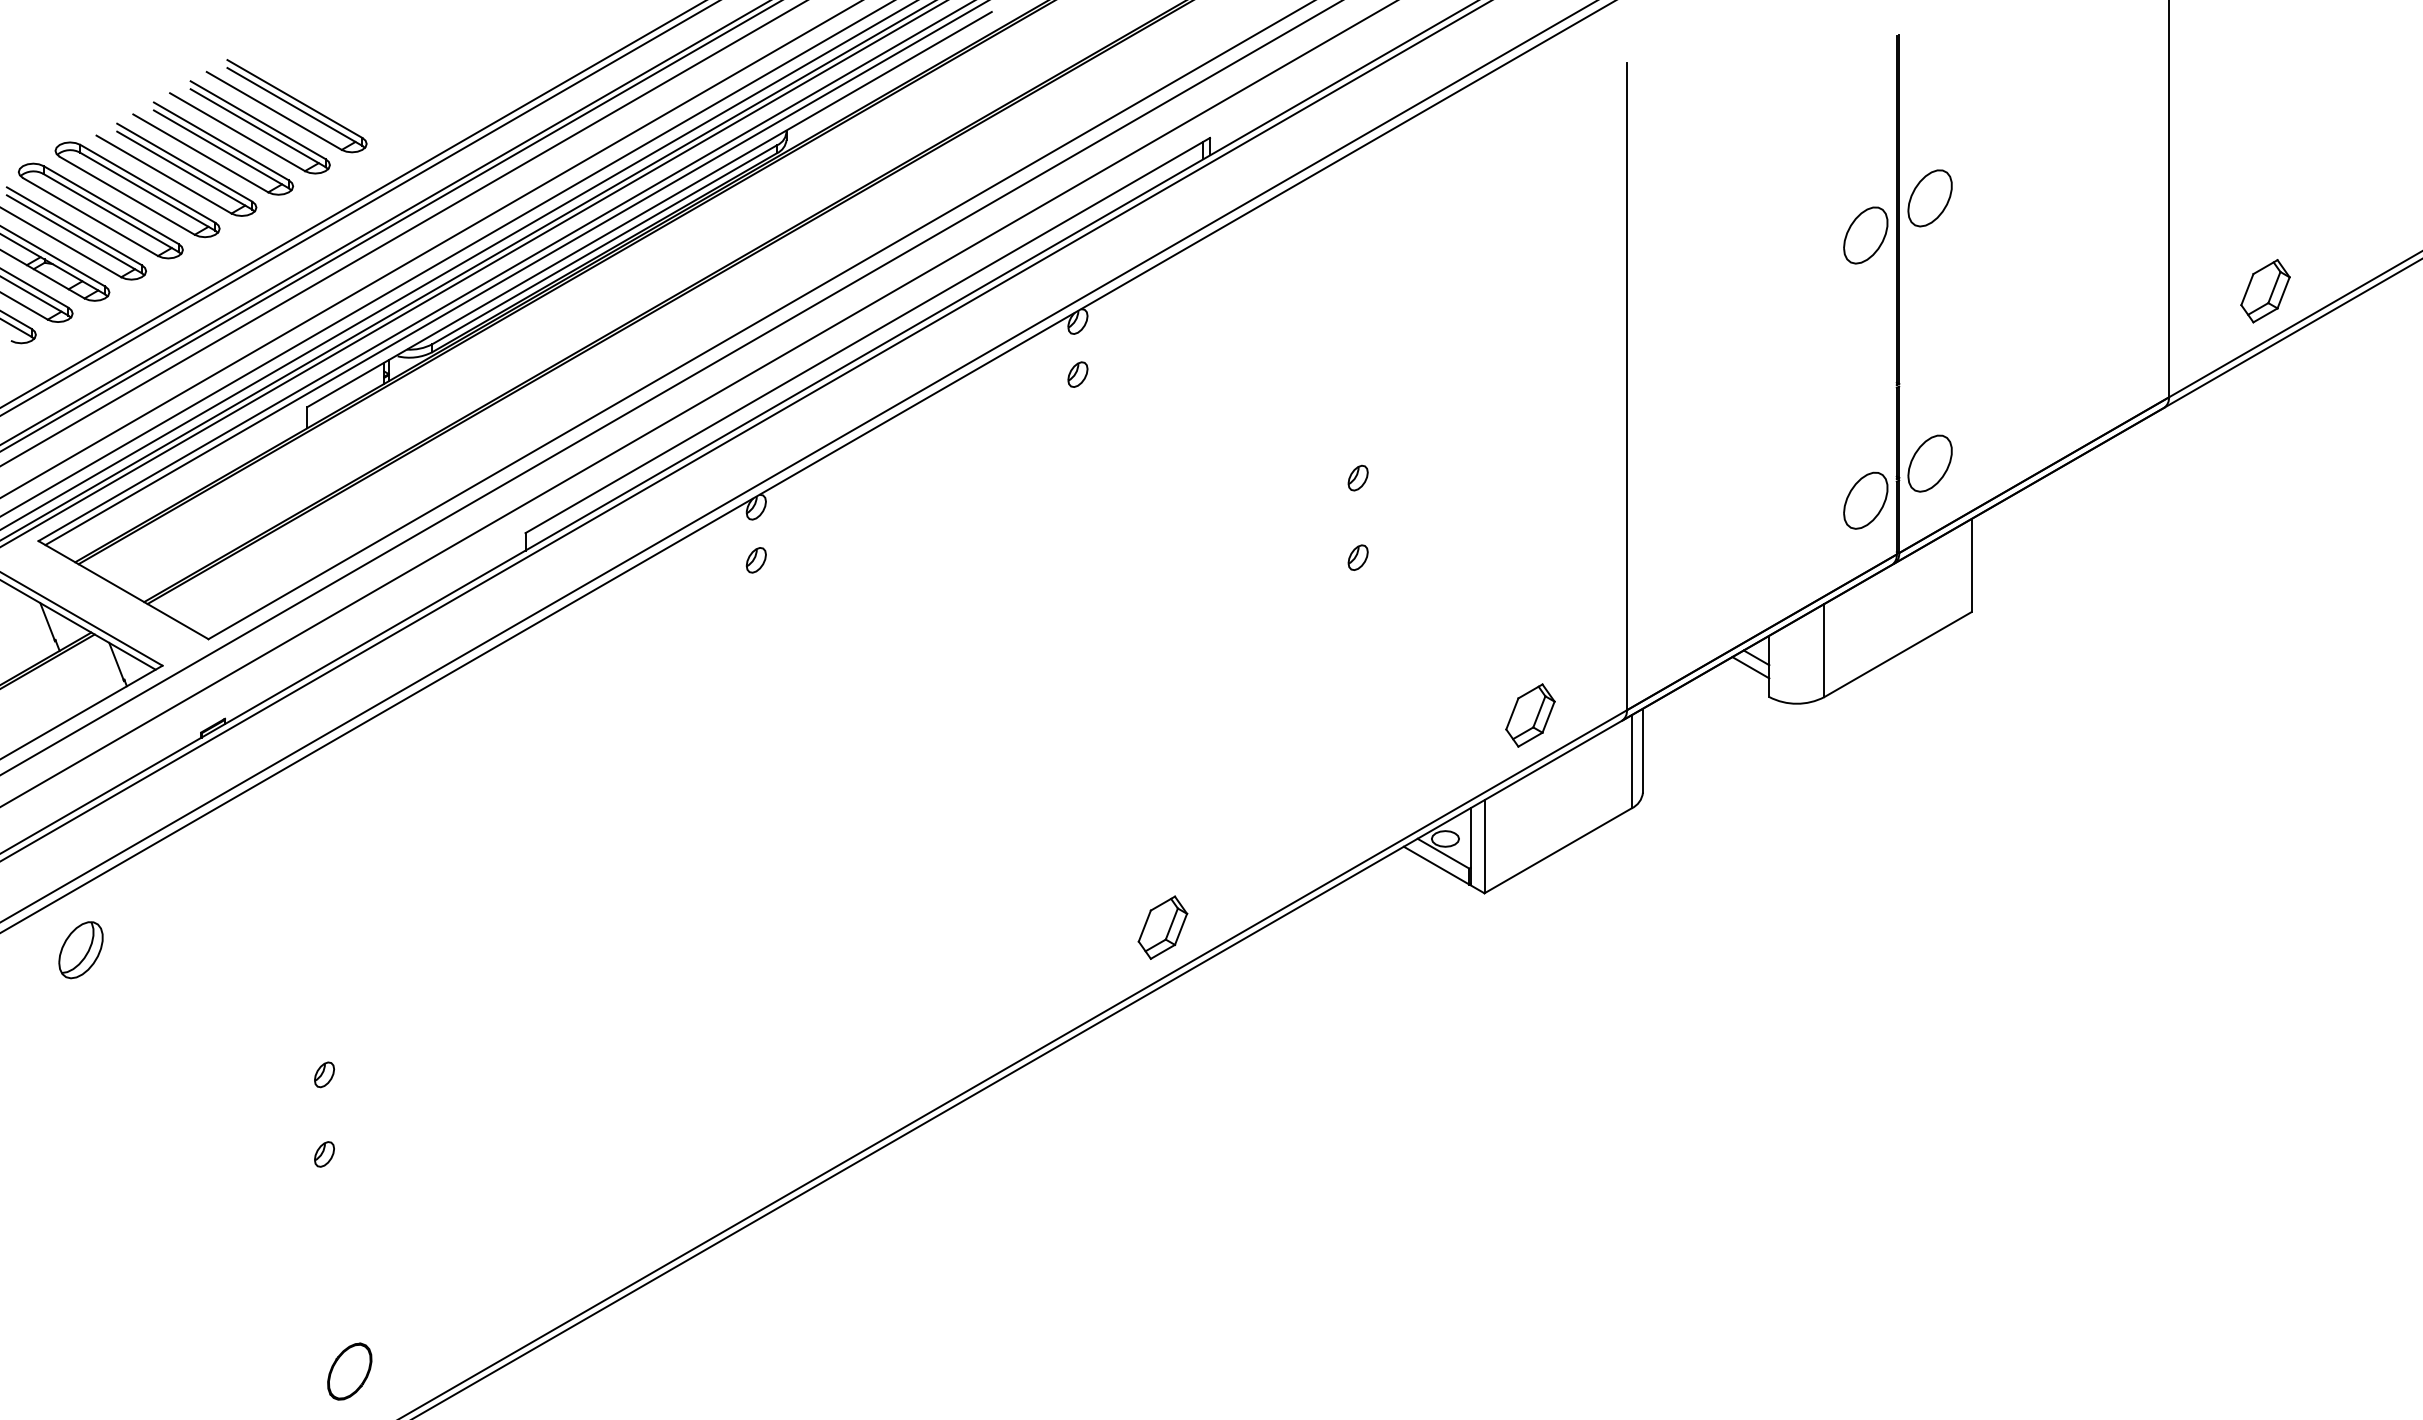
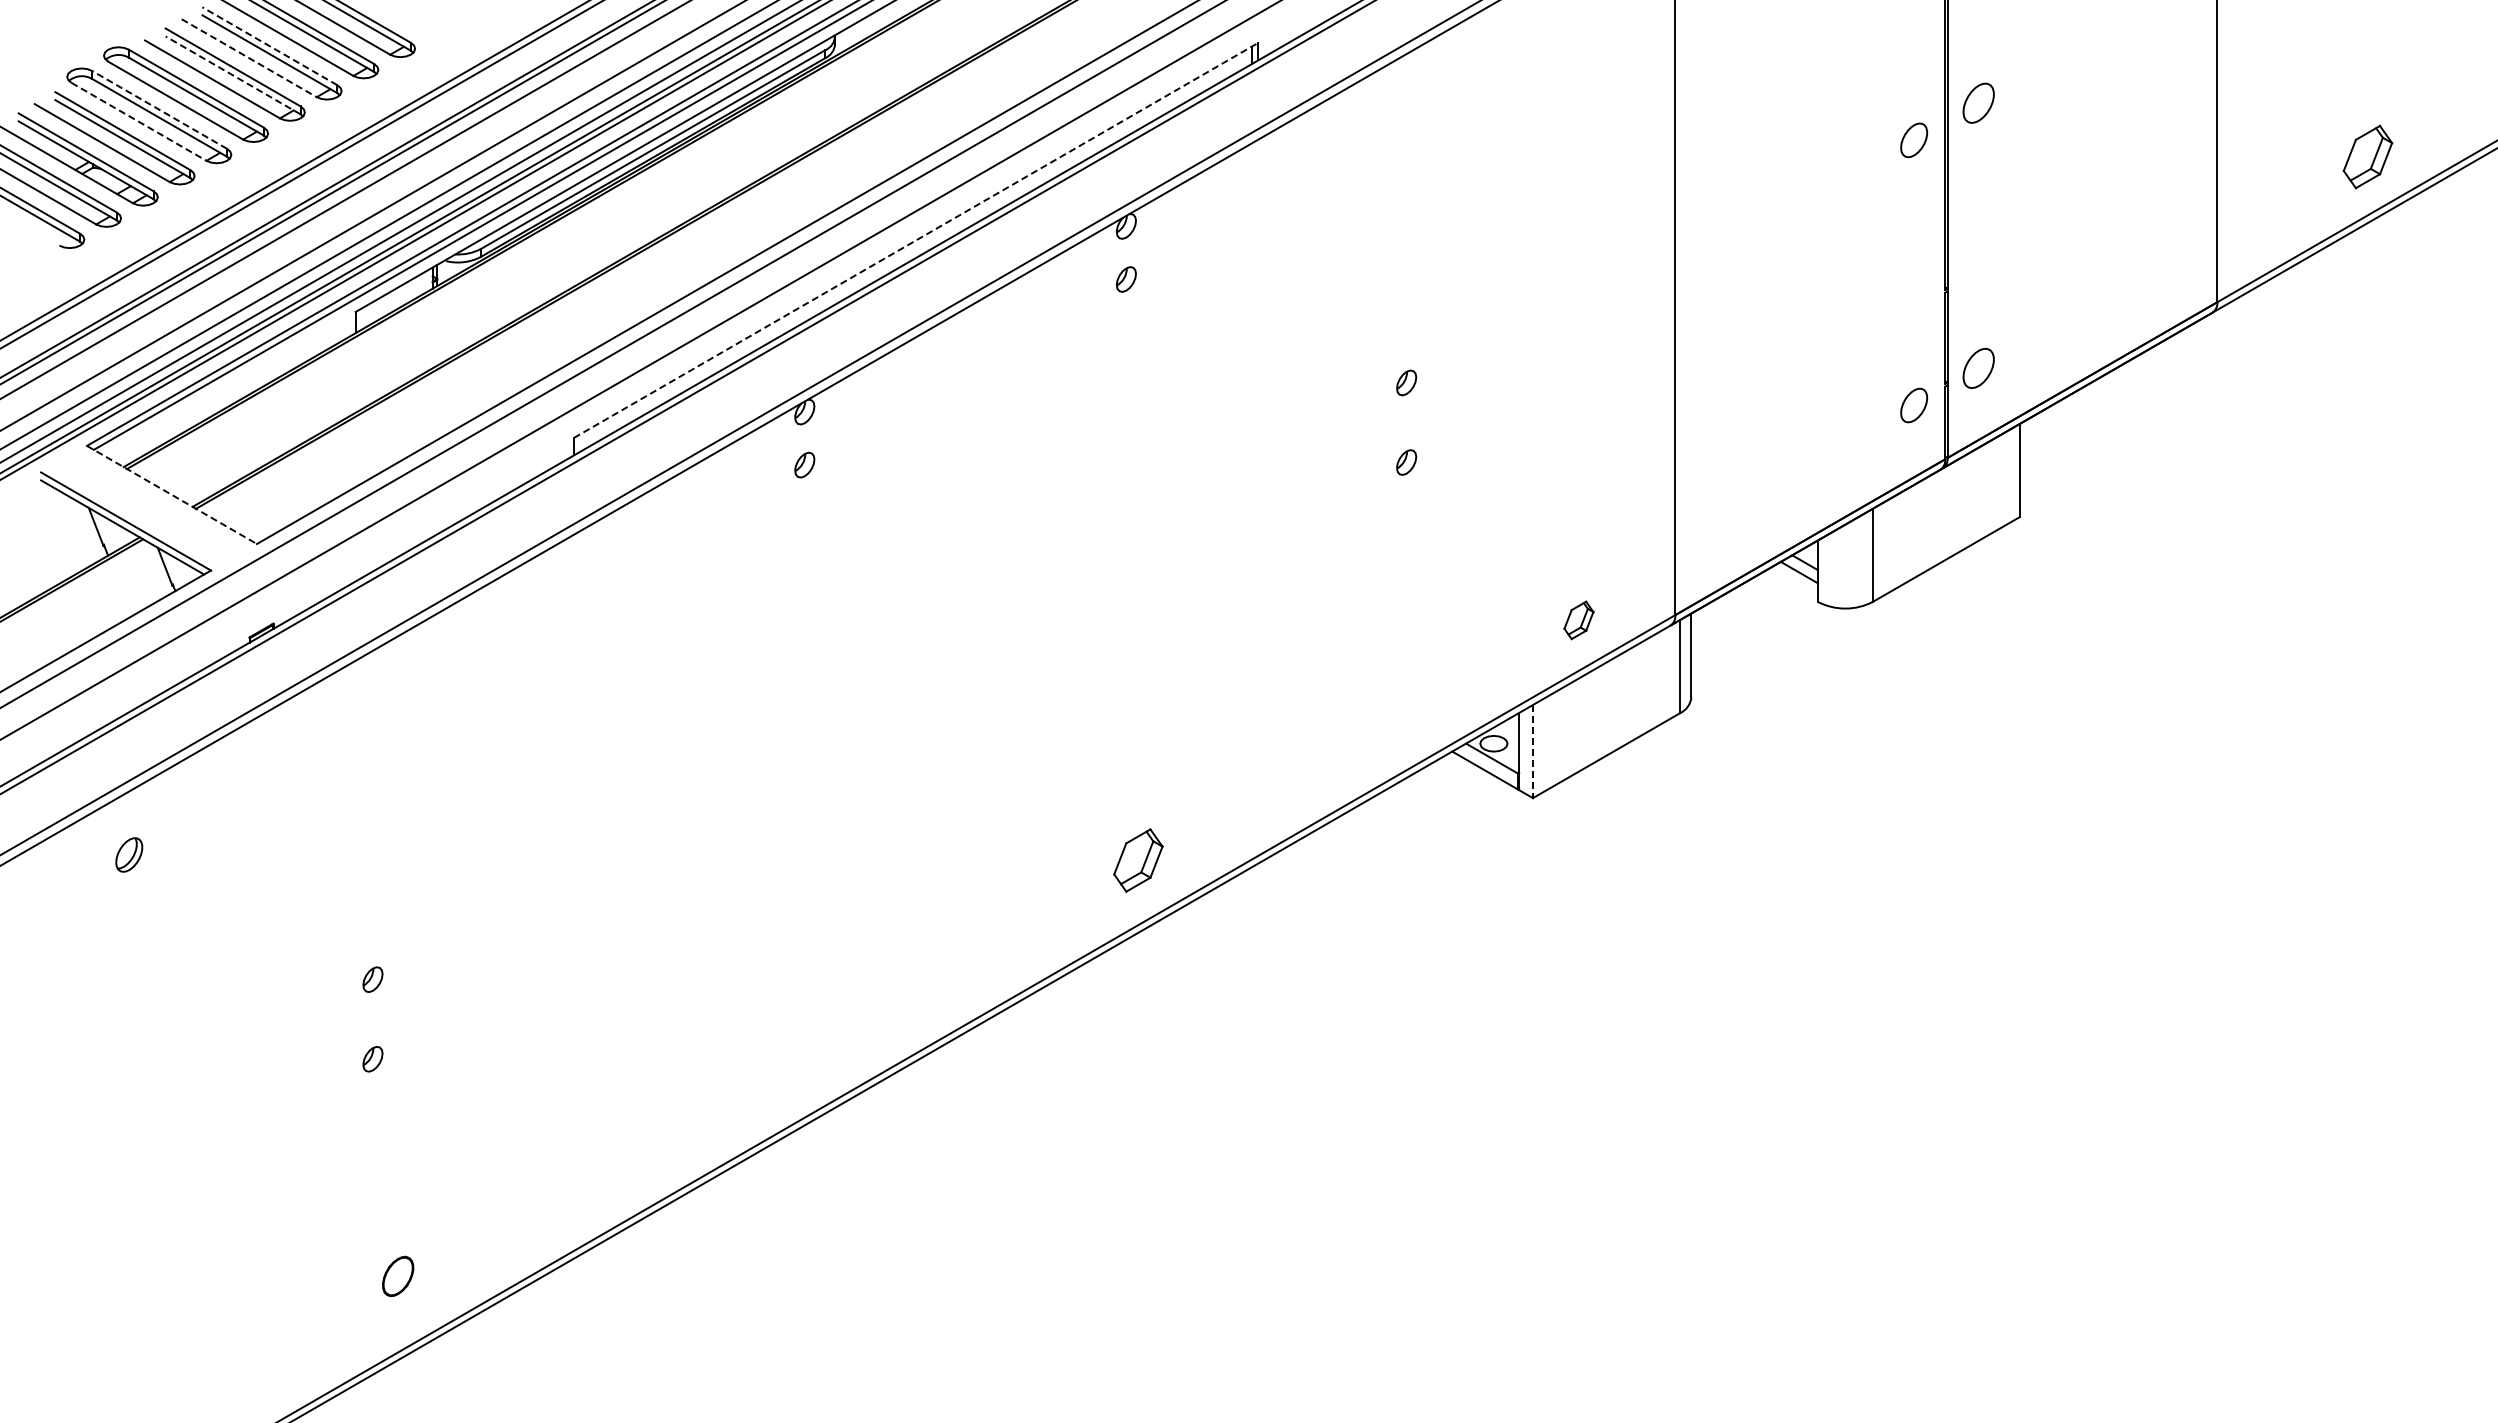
line: (221, 141) -> (269, 46), solid -> dashed
line: (201, 153) -> (249, 58), solid -> dashed
line: (185, 170) -> (233, 75), solid -> dashed
part: (1930, 198) -> (1978, 103), size x0.7
line: (111, 204) -> (159, 109), solid -> dashed
line: (90, 216) -> (138, 121), solid -> dashed
part: (1865, 235) -> (1913, 140), size x0.6
part: (2265, 290) -> (2367, 156), moved
line: (868, 335) -> (916, 240), solid -> dashed
part: (1930, 463) -> (1978, 368), size x0.7
part: (1865, 500) -> (1913, 405), size x0.6
line: (124, 590) -> (172, 495), solid -> dashed
part: (1530, 715) -> (1578, 620), size x0.6
line: (1484, 846) -> (1532, 751), solid -> dashed
part: (1163, 927) -> (1138, 860), moved
part: (80, 949) -> (128, 854), size x0.6
part: (349, 1371) -> (397, 1276), size x0.7

